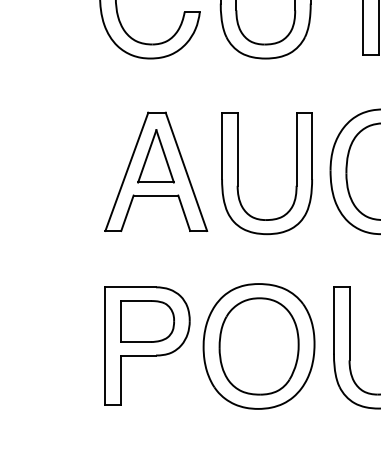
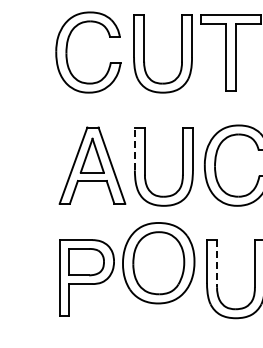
line: (221, 145) -> (134, 148), solid -> dashed
line: (350, 323) -> (217, 263), solid -> dashed
part: (258, 346) -> (158, 263), moved

